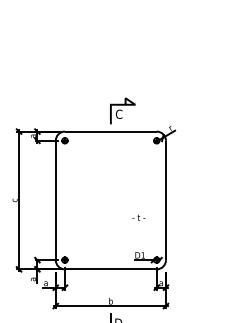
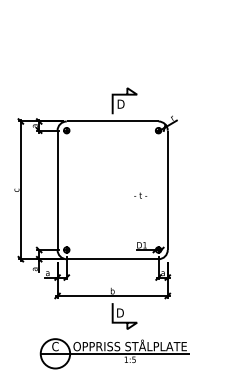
text: (118, 113) -> (120, 103), C -> D
text: (138, 217) -> (140, 195), moved

